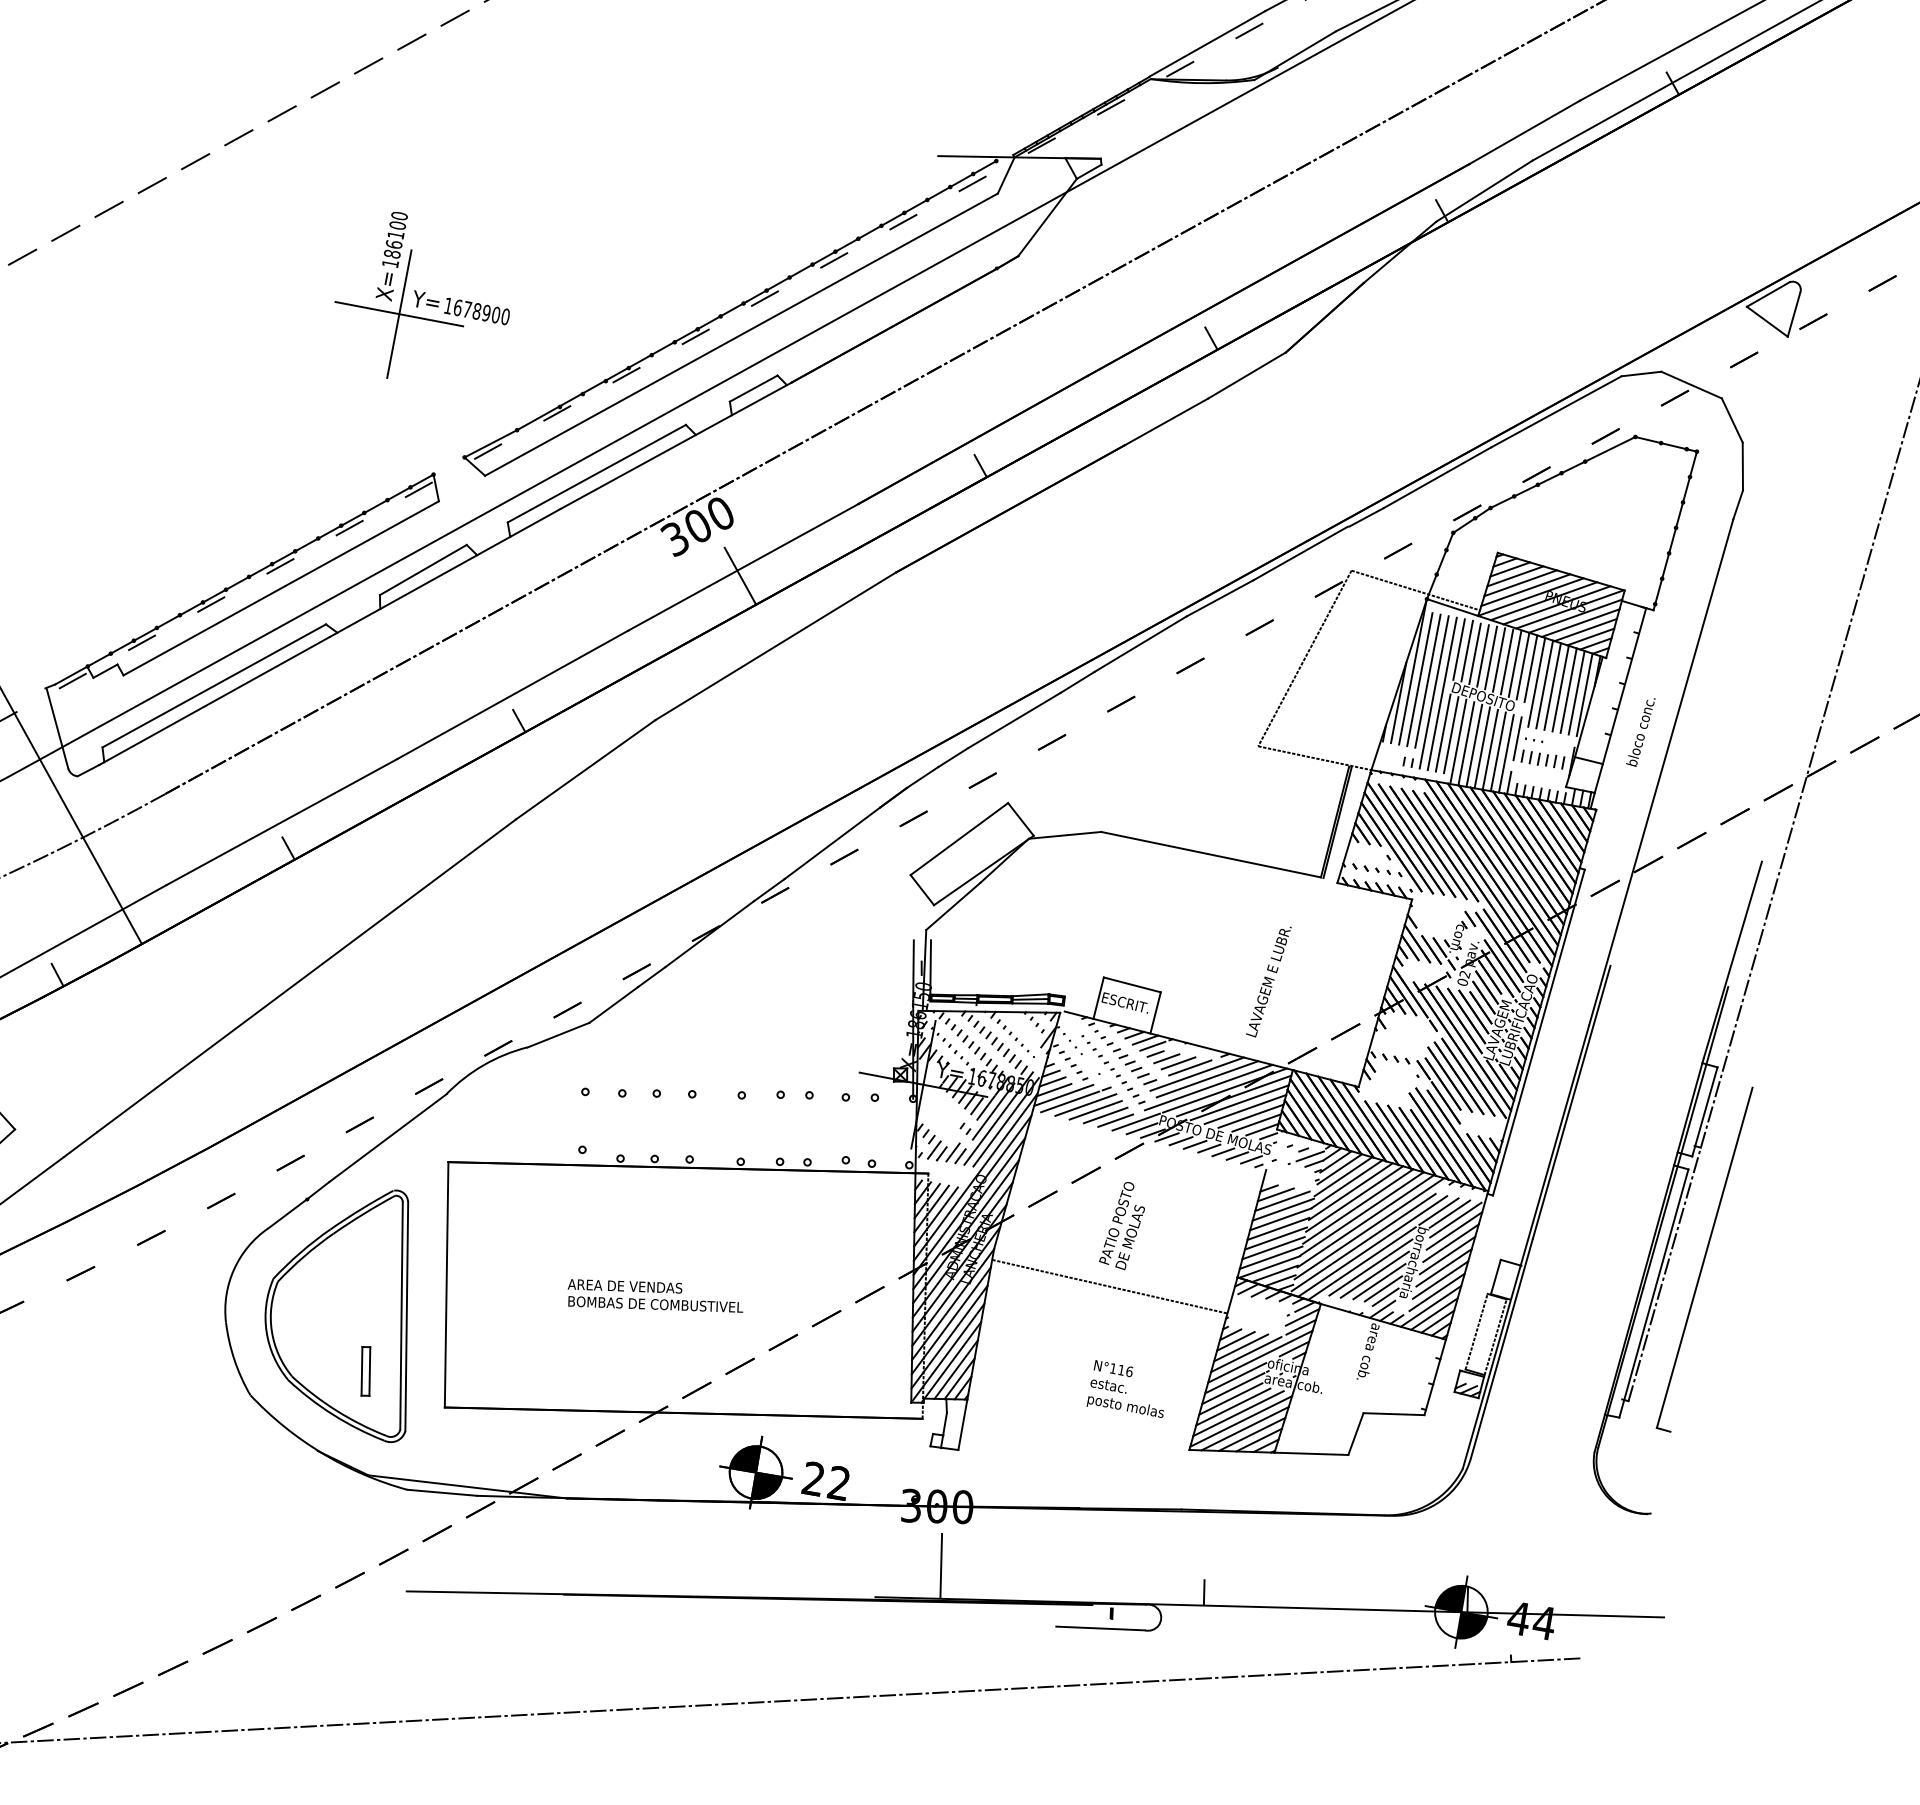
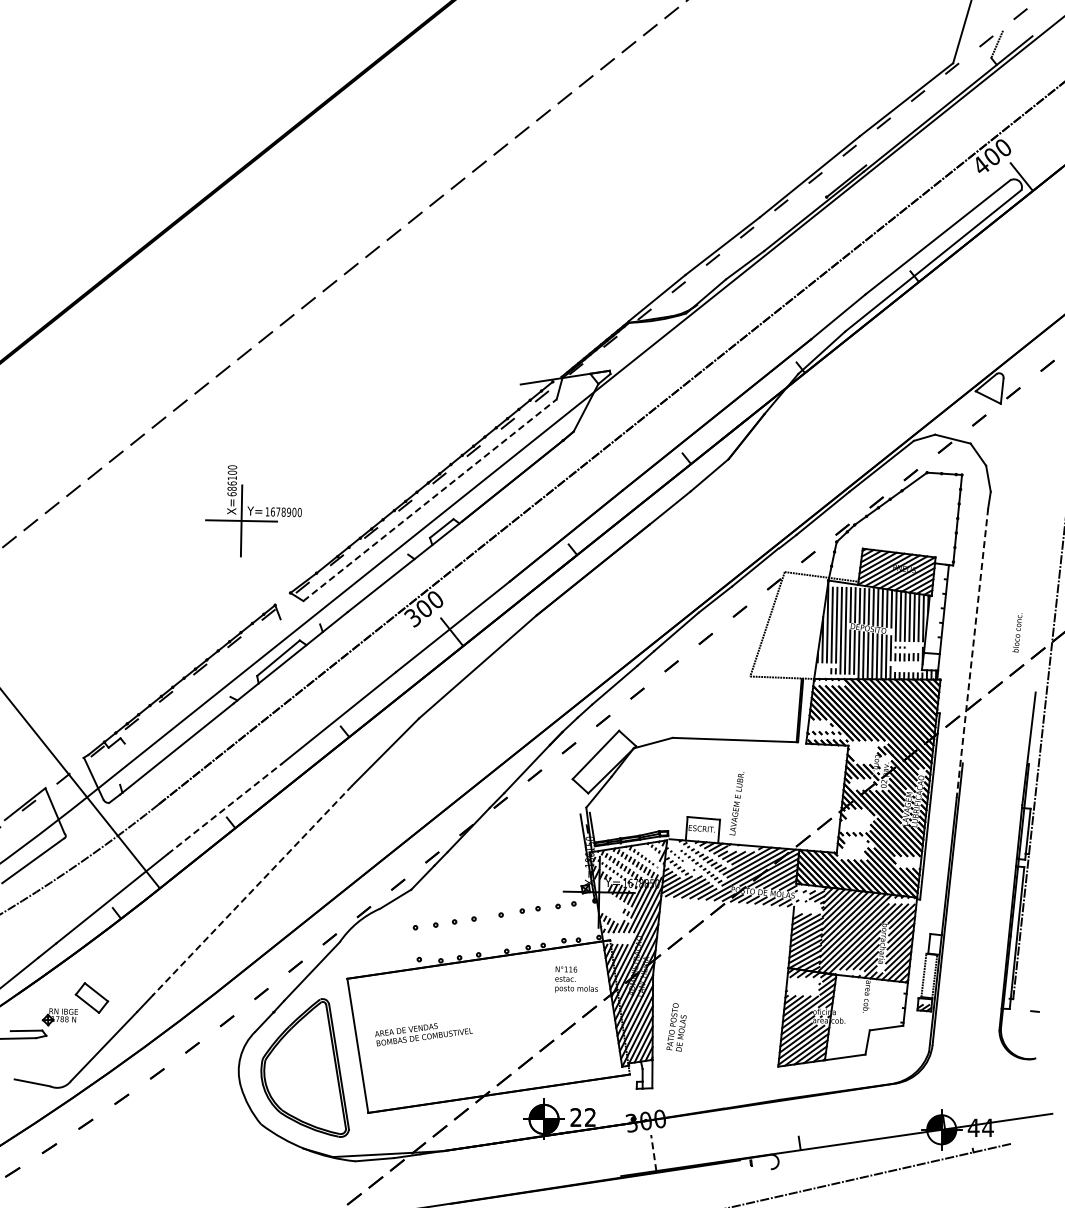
text: (389, 263) -> (231, 494), 186100 -> 686100
line: (742, 335) -> (430, 500), solid -> dashed
line: (597, 473) -> (364, 589), removed
line: (280, 588) -> (202, 681), removed
line: (214, 685) -> (175, 740), removed
text: (1640, 730) -> (1017, 632), moved
line: (1661, 772) -> (972, 653), solid -> dashed
line: (281, 821) -> (224, 808), solid -> dashed
line: (306, 975) -> (252, 890), solid -> dashed
text: (1268, 980) -> (736, 803), moved
text: (1123, 1225) -> (676, 1027), moved
line: (1704, 1257) -> (1041, 913), removed
line: (1109, 1285) -> (719, 984), removed
text: (654, 1299) -> (423, 1034), moved
part: (365, 1371) -> (321, 1100), removed
text: (1128, 1389) -> (576, 979), moved
line: (940, 1564) -> (653, 1152), solid -> dashed
line: (1100, 1628) -> (746, 1172), removed

